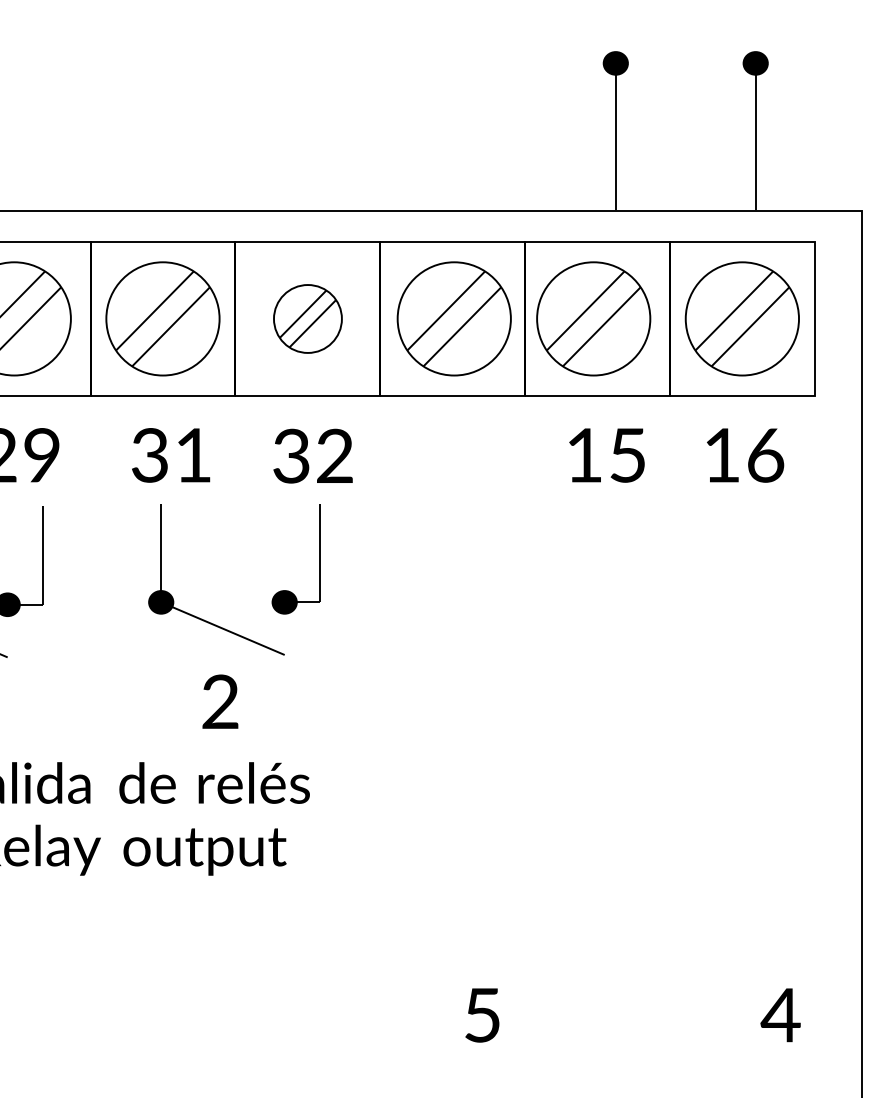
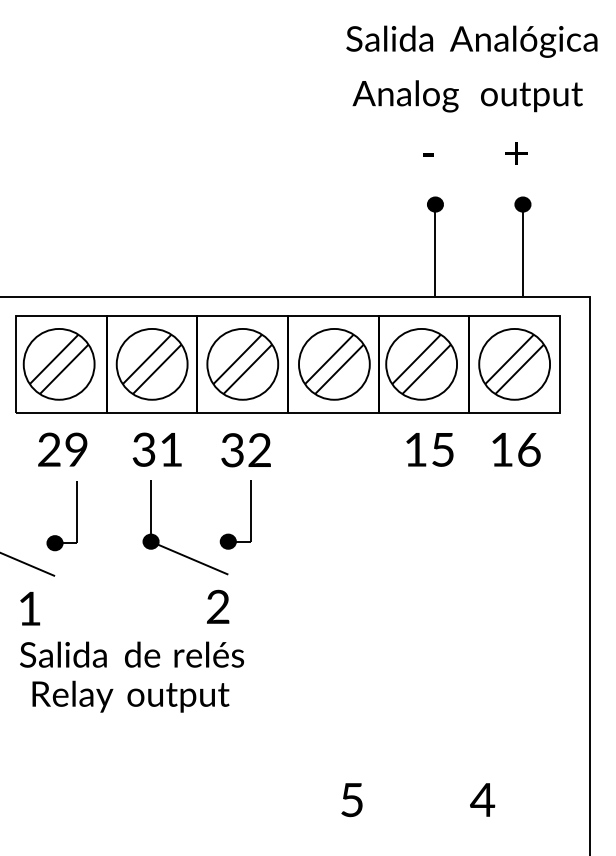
part: (307, 319) -> (242, 364), size x1.67
text: (221, 701) -> (218, 606), moved
text: (780, 1014) -> (482, 799), moved

